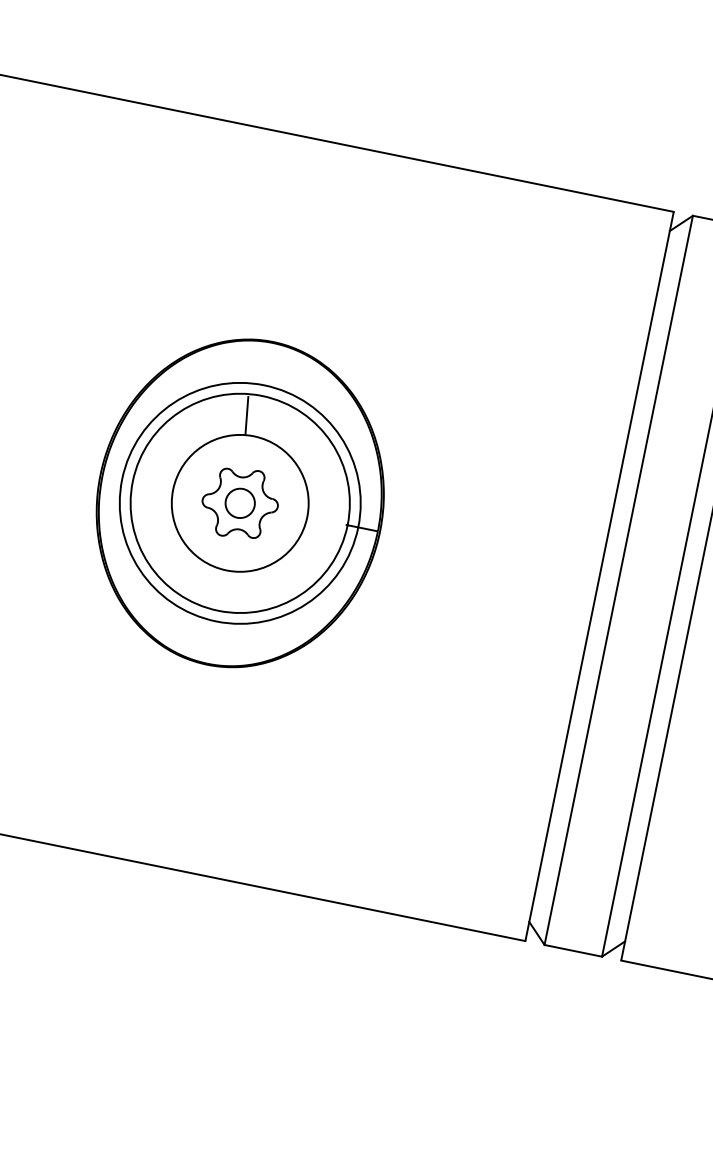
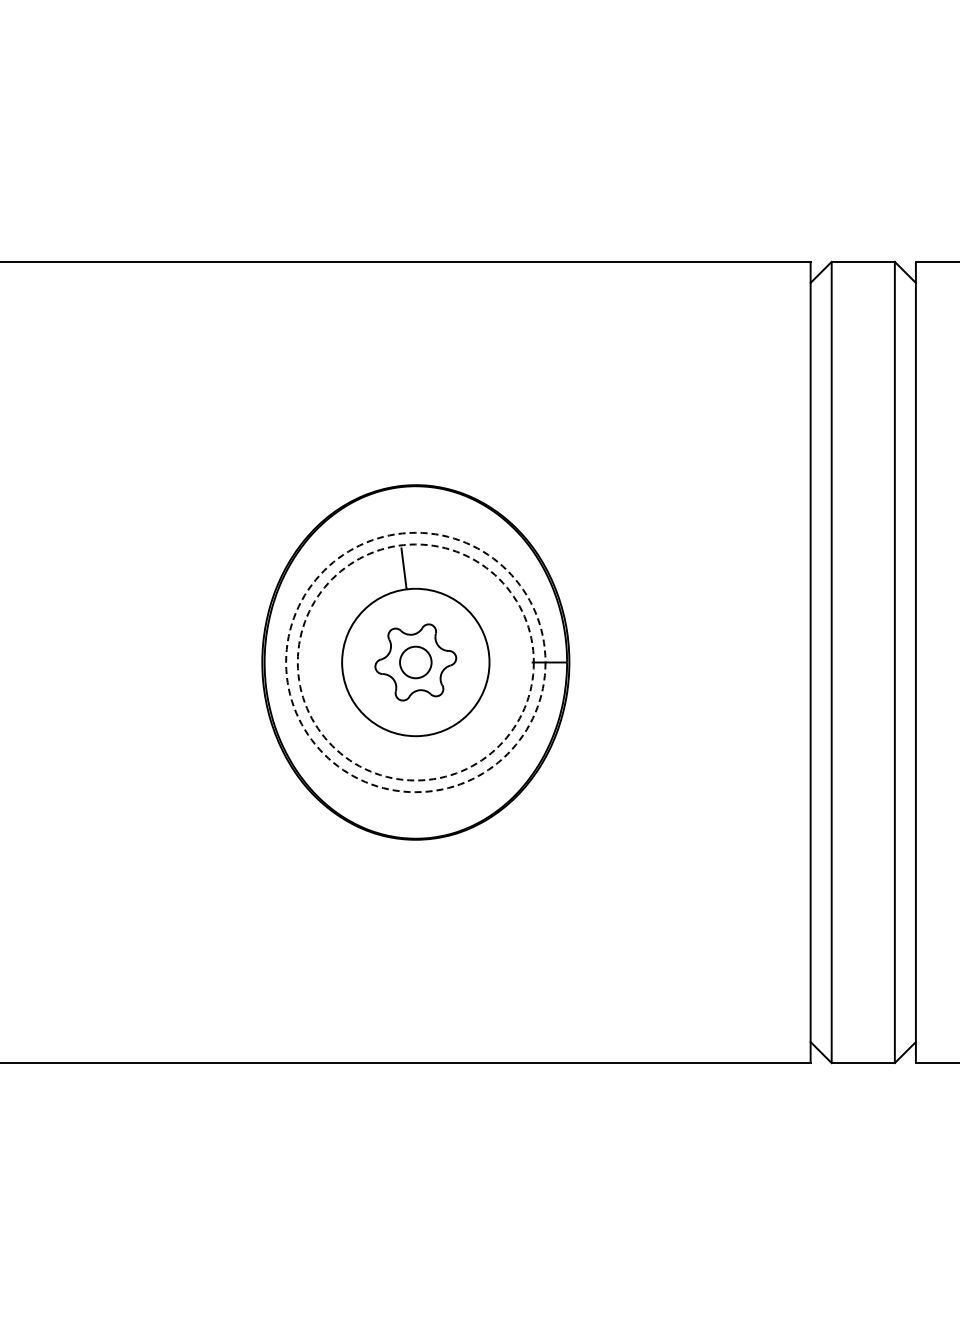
circle: (239, 503) -> (415, 662), solid -> dashed
circle: (239, 503) -> (415, 662), solid -> dashed

